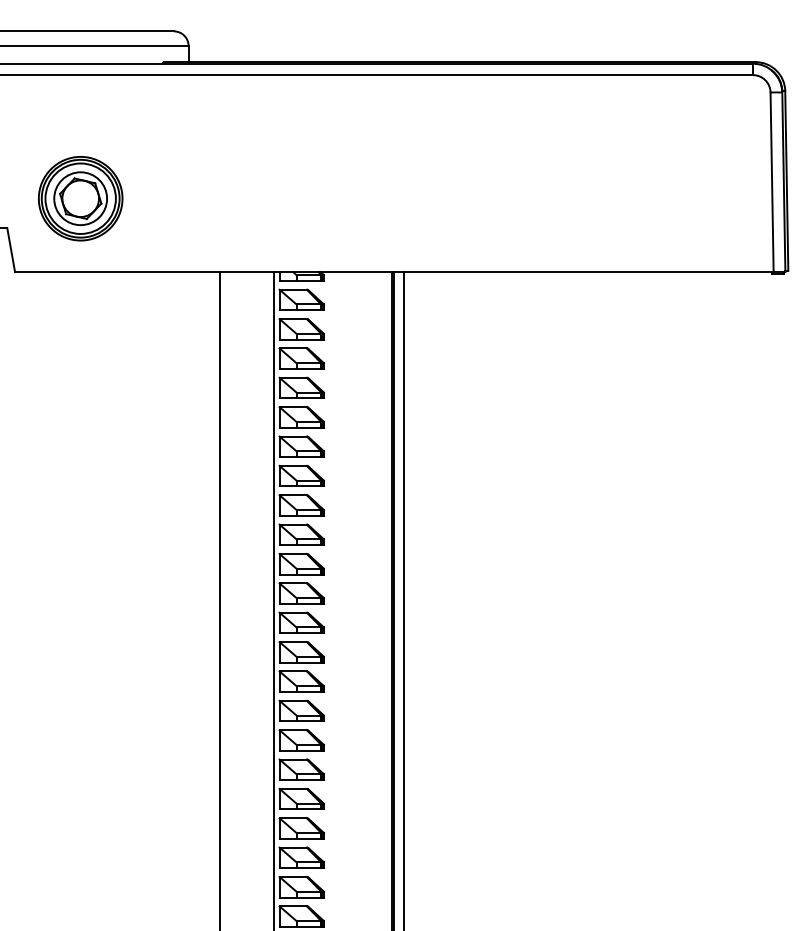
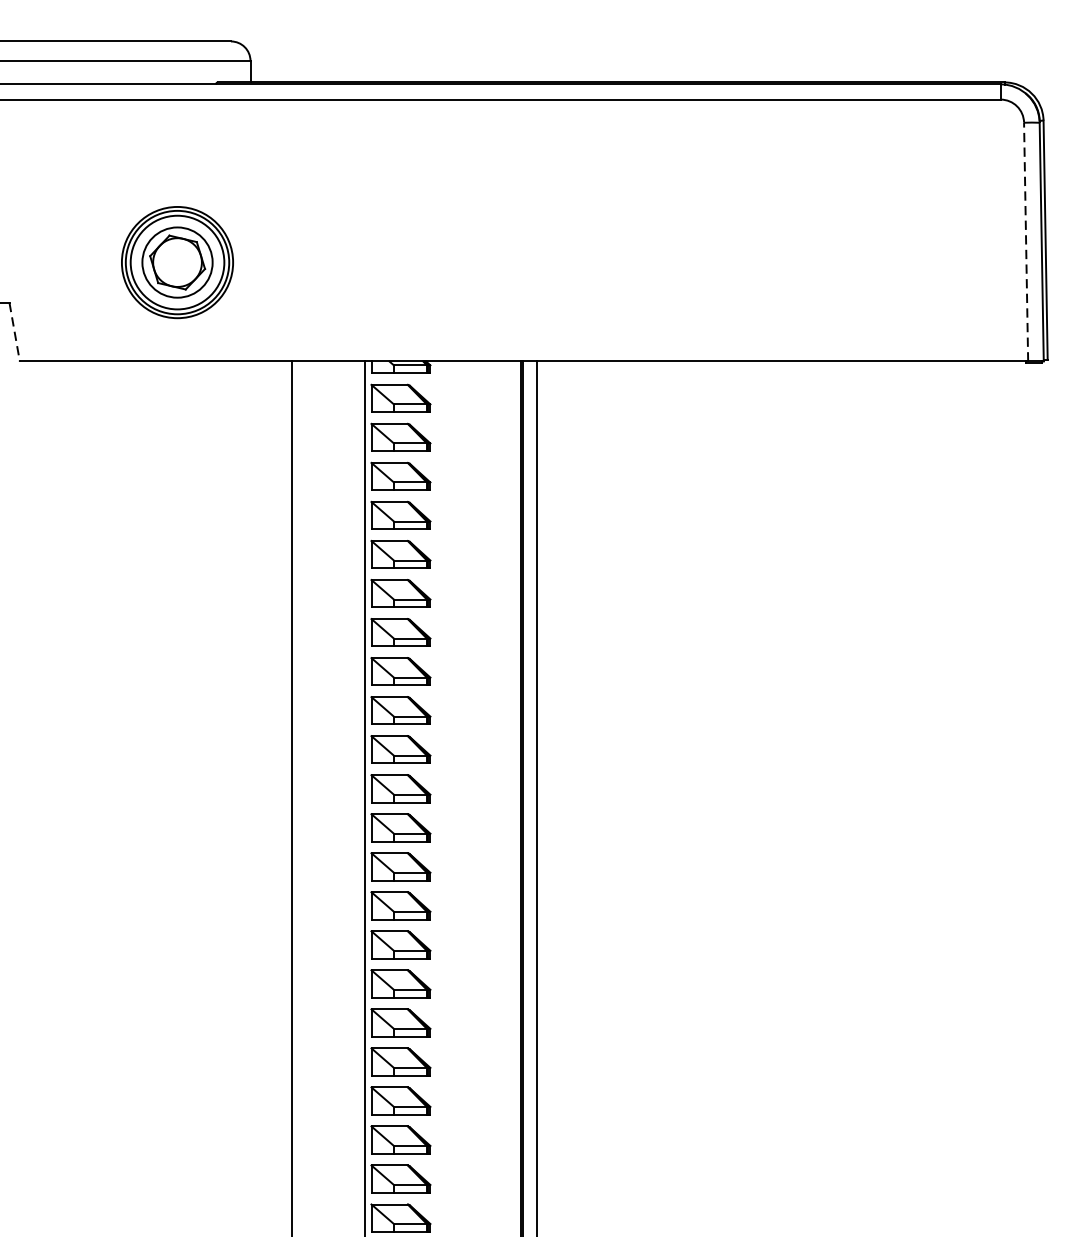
line: (772, 182) -> (1026, 242), solid -> dashed
part: (80, 198) -> (177, 262), moved
line: (11, 250) -> (15, 332), solid -> dashed

